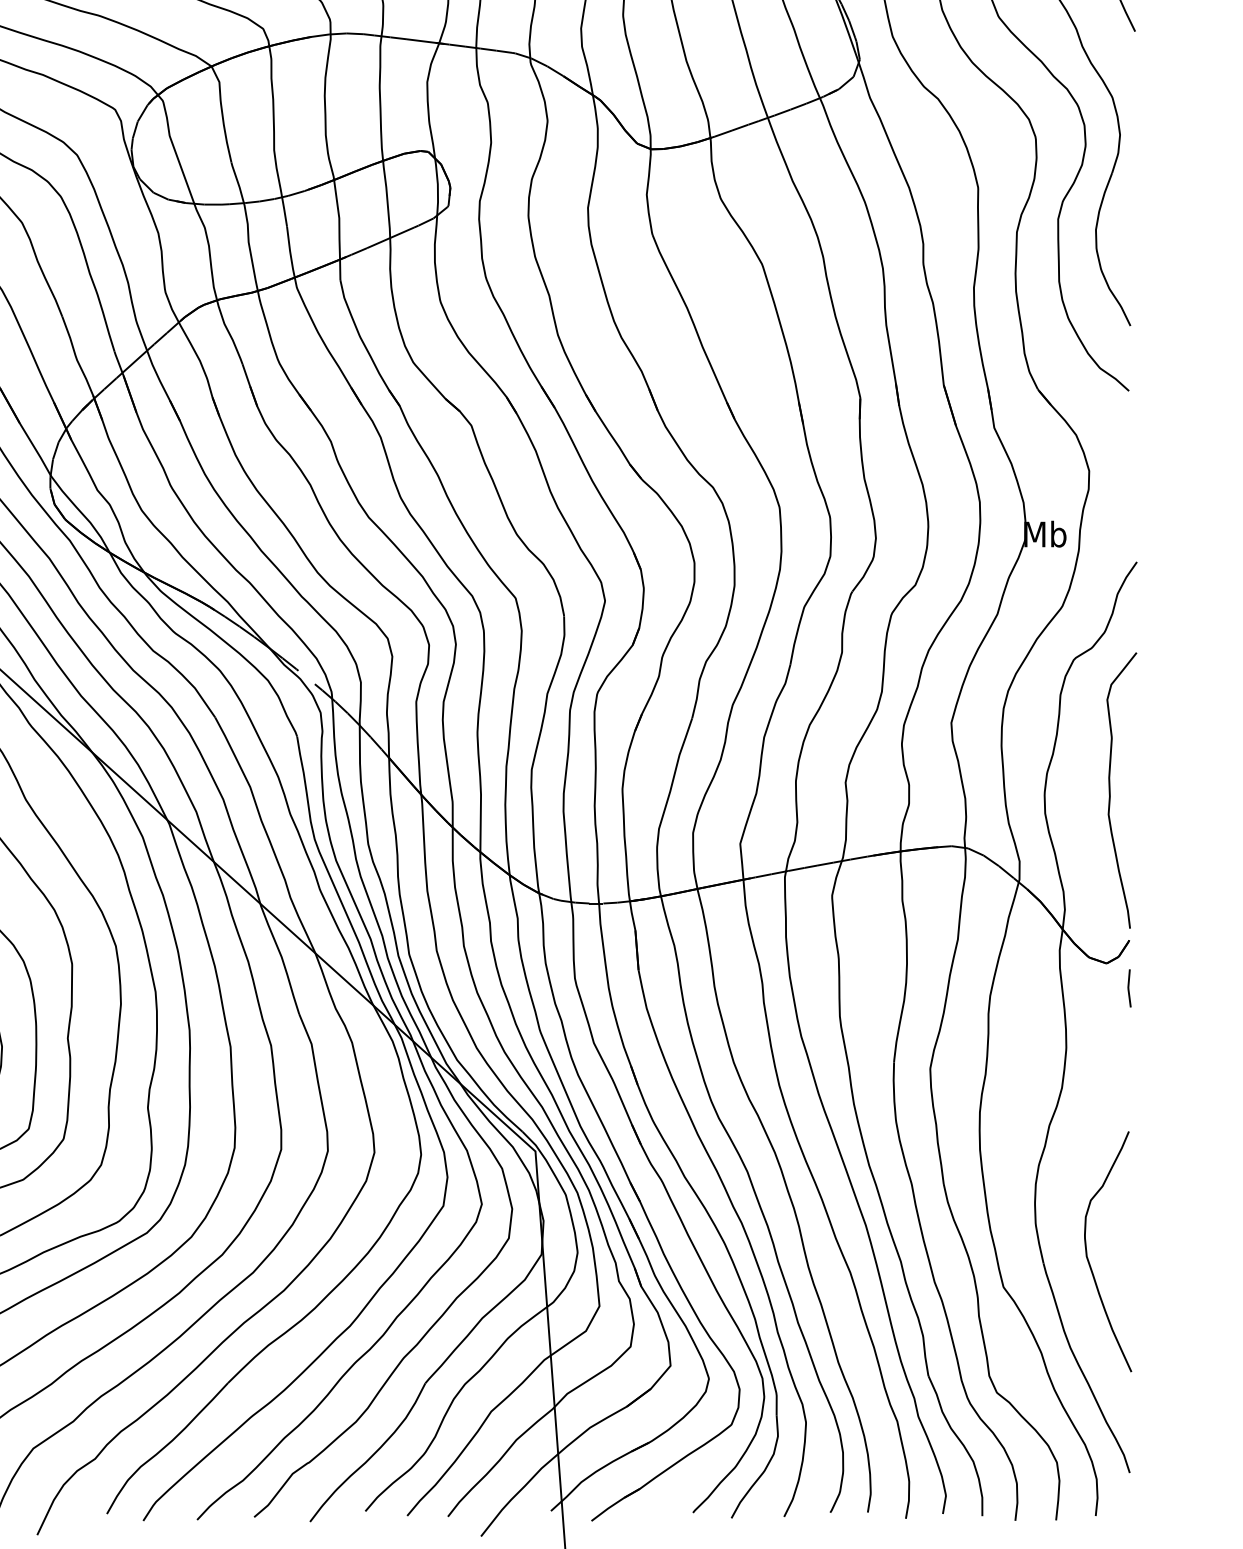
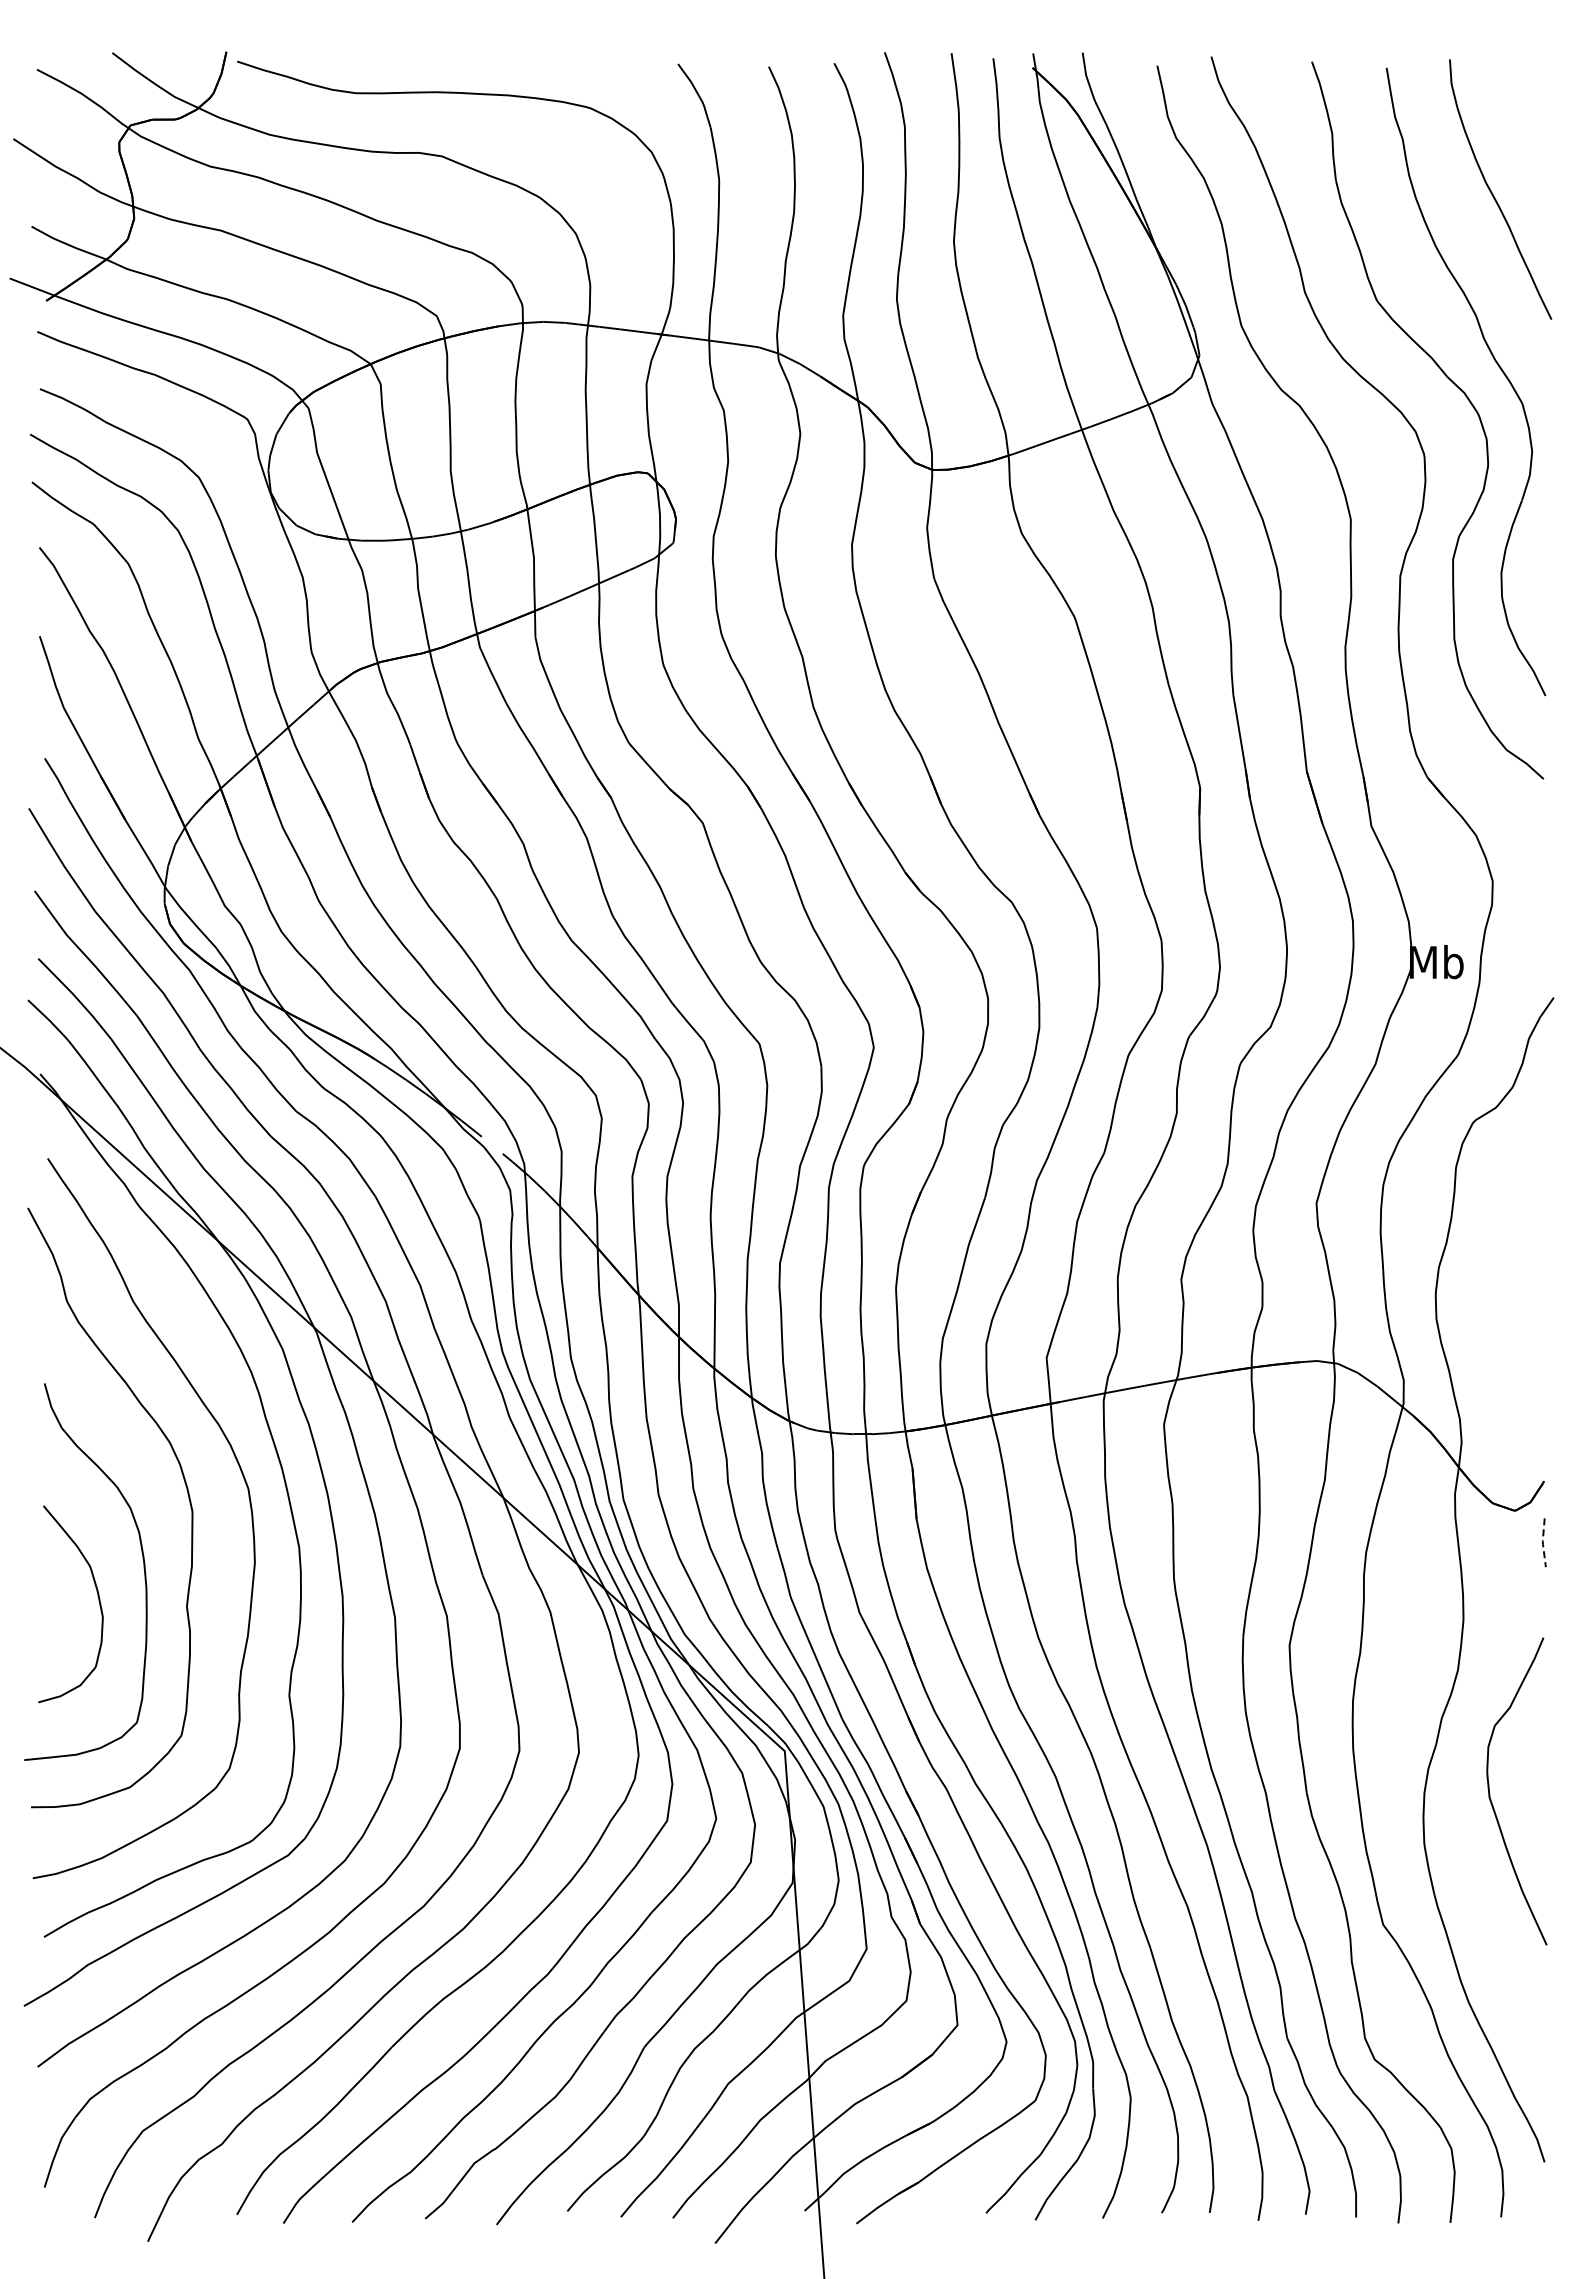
curve: (1110, 790) -> (1519, 1289), removed
line: (1128, 988) -> (1542, 1543), solid -> dashed
curve: (1087, 1253) -> (1490, 1793), moved

